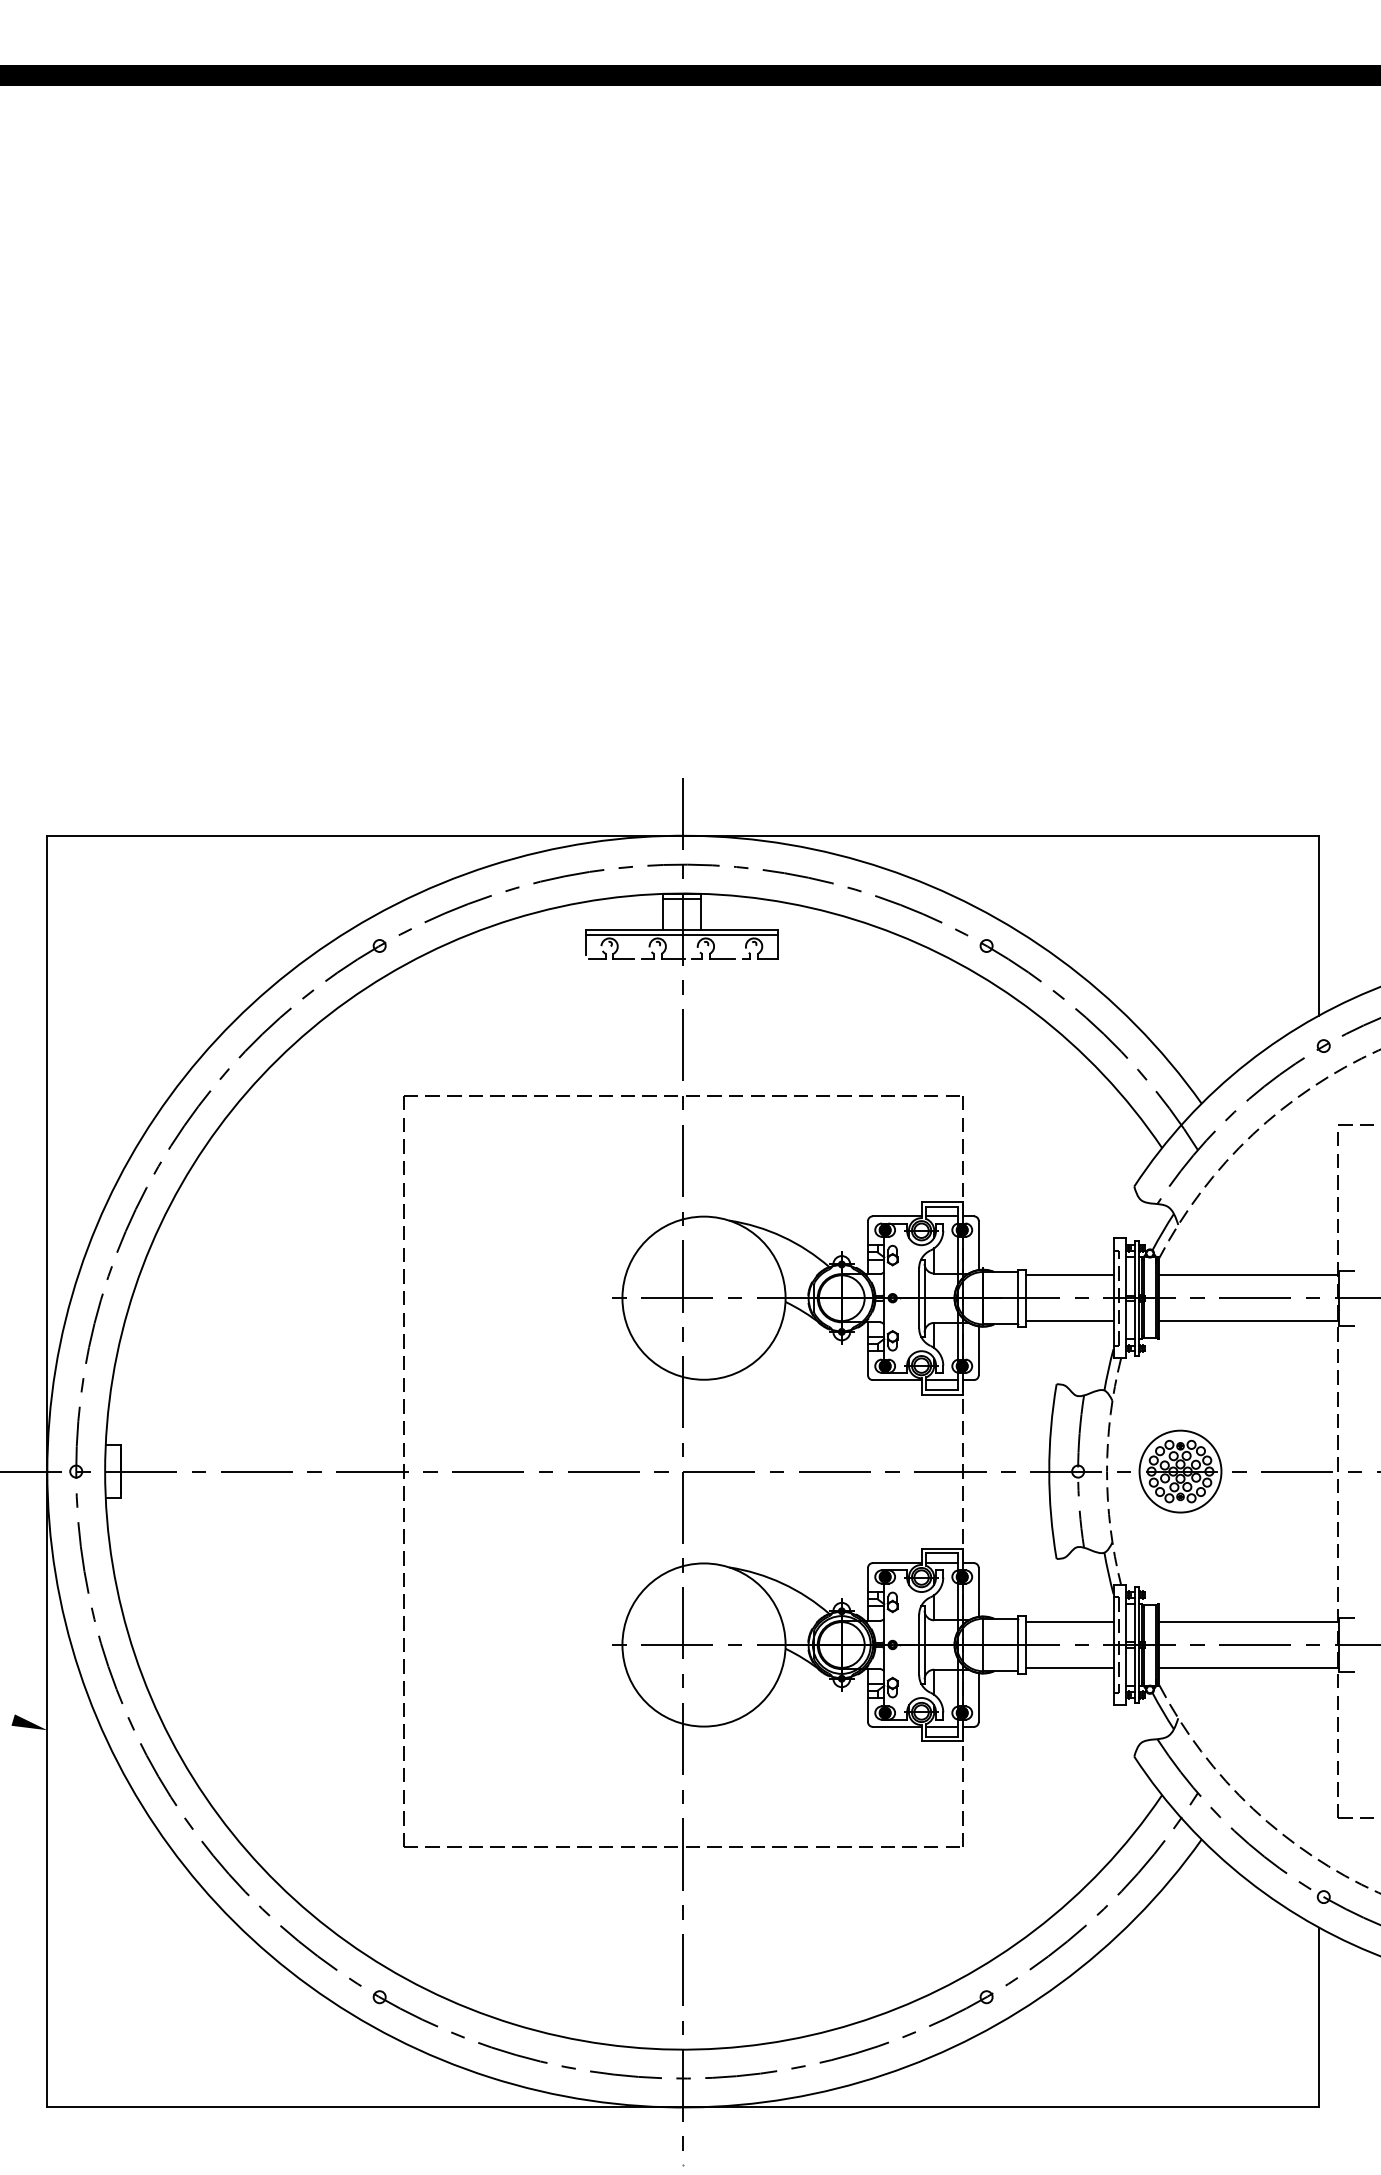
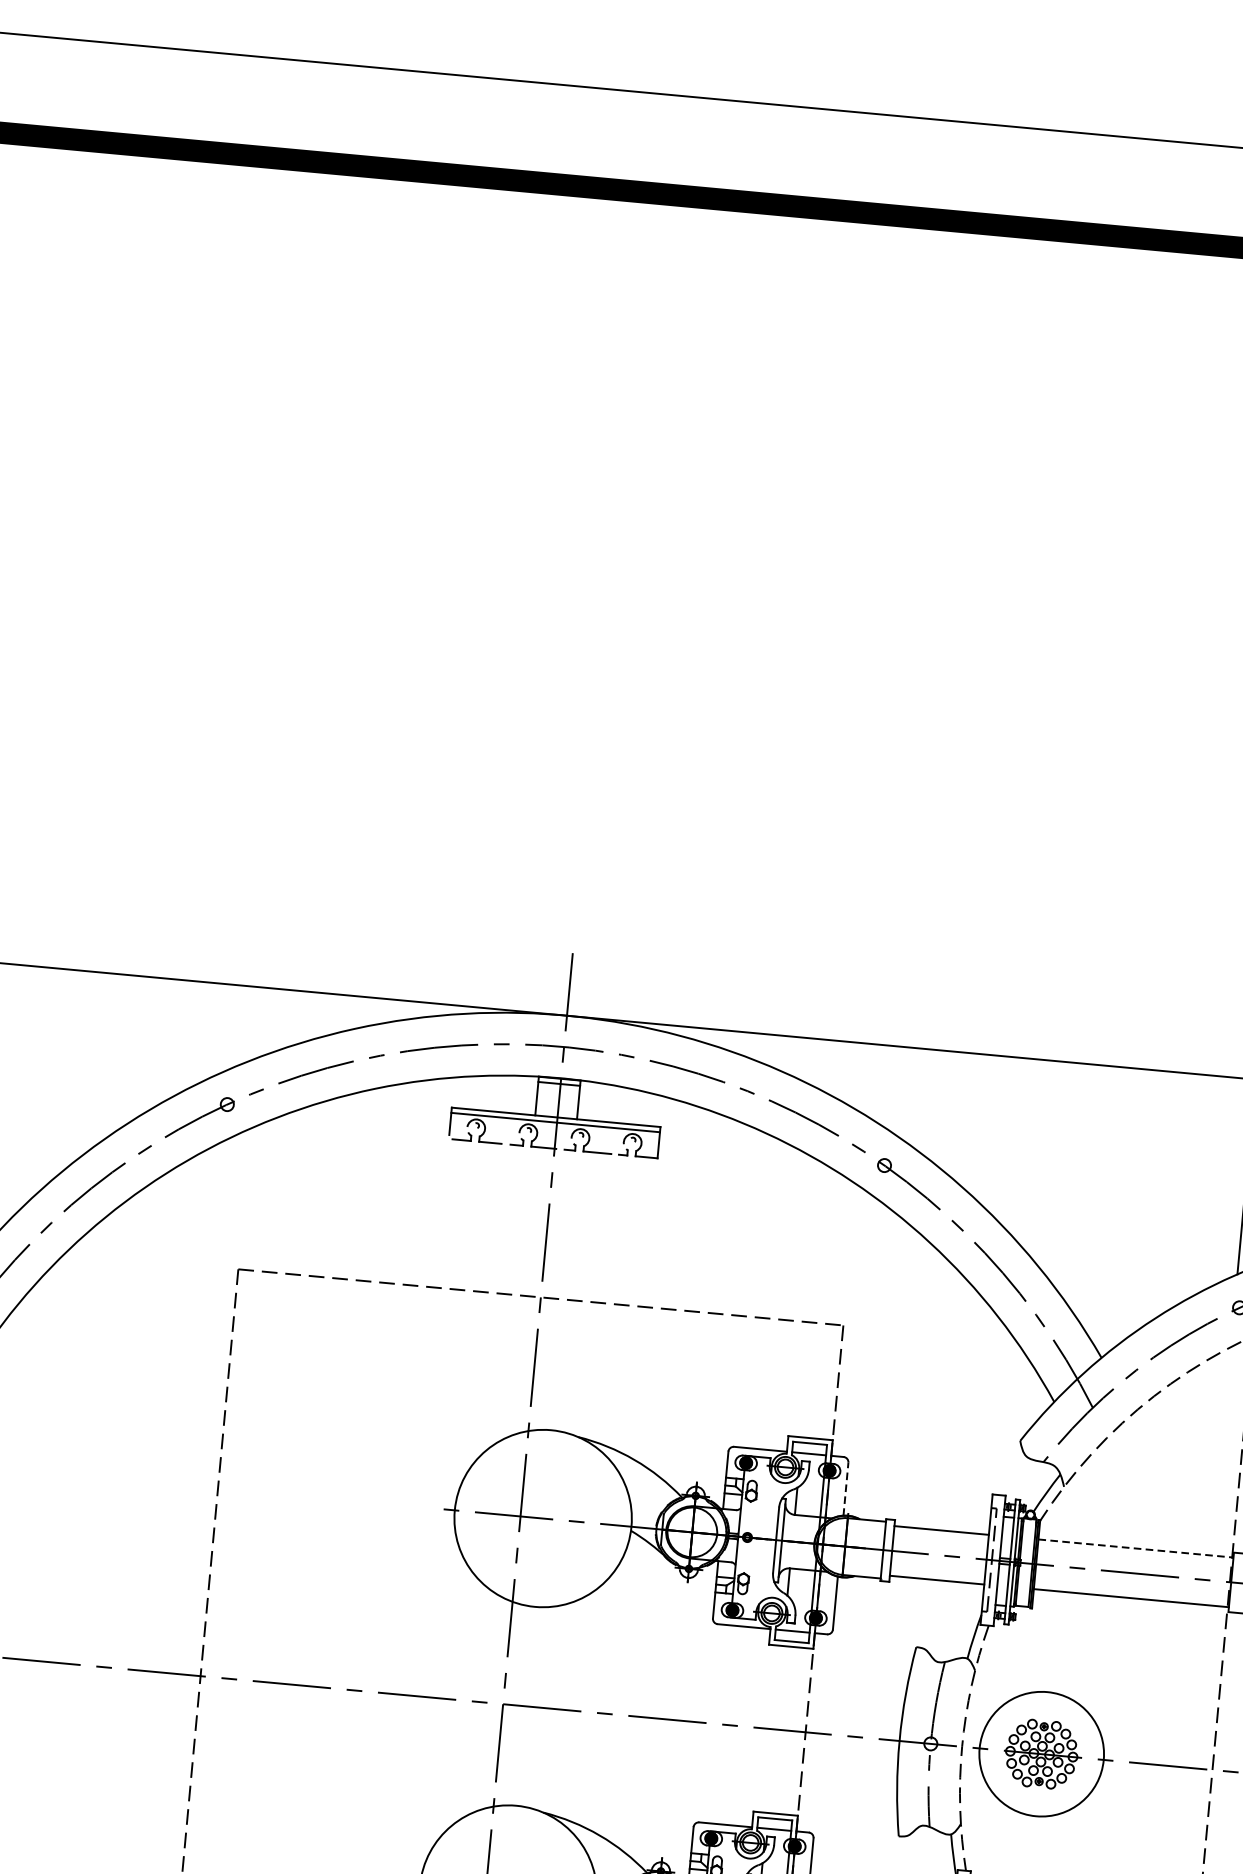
line: (978, 1245) -> (845, 1489), solid -> dashed
line: (1249, 1275) -> (1136, 1548), solid -> dashed
circle: (1180, 1471) -> (1041, 1754), size x1.4

